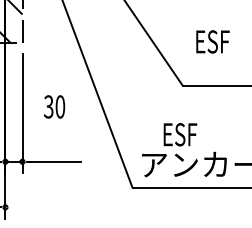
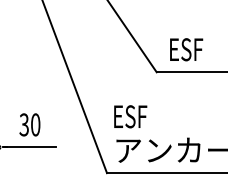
text: (212, 41) -> (186, 49), moved
text: (54, 106) -> (29, 124), moved
text: (180, 134) -> (130, 116), moved

